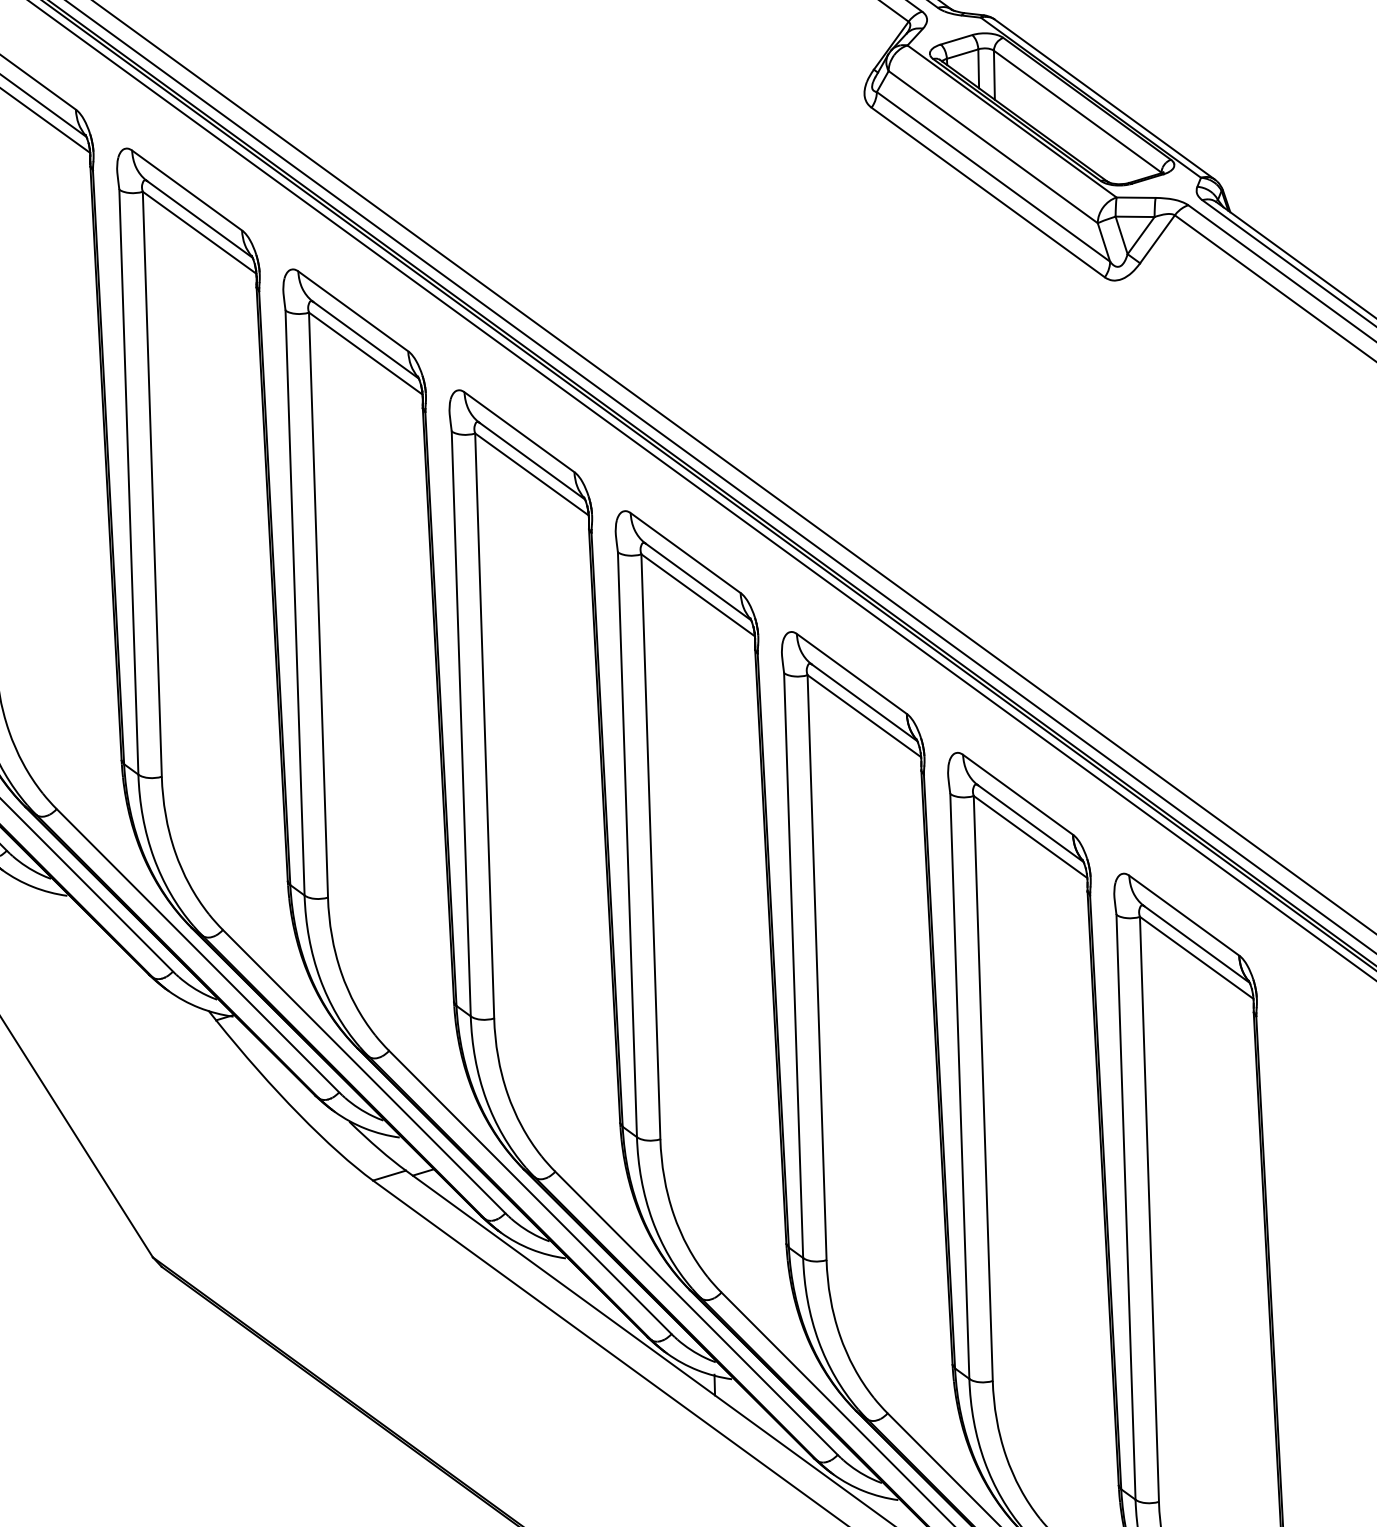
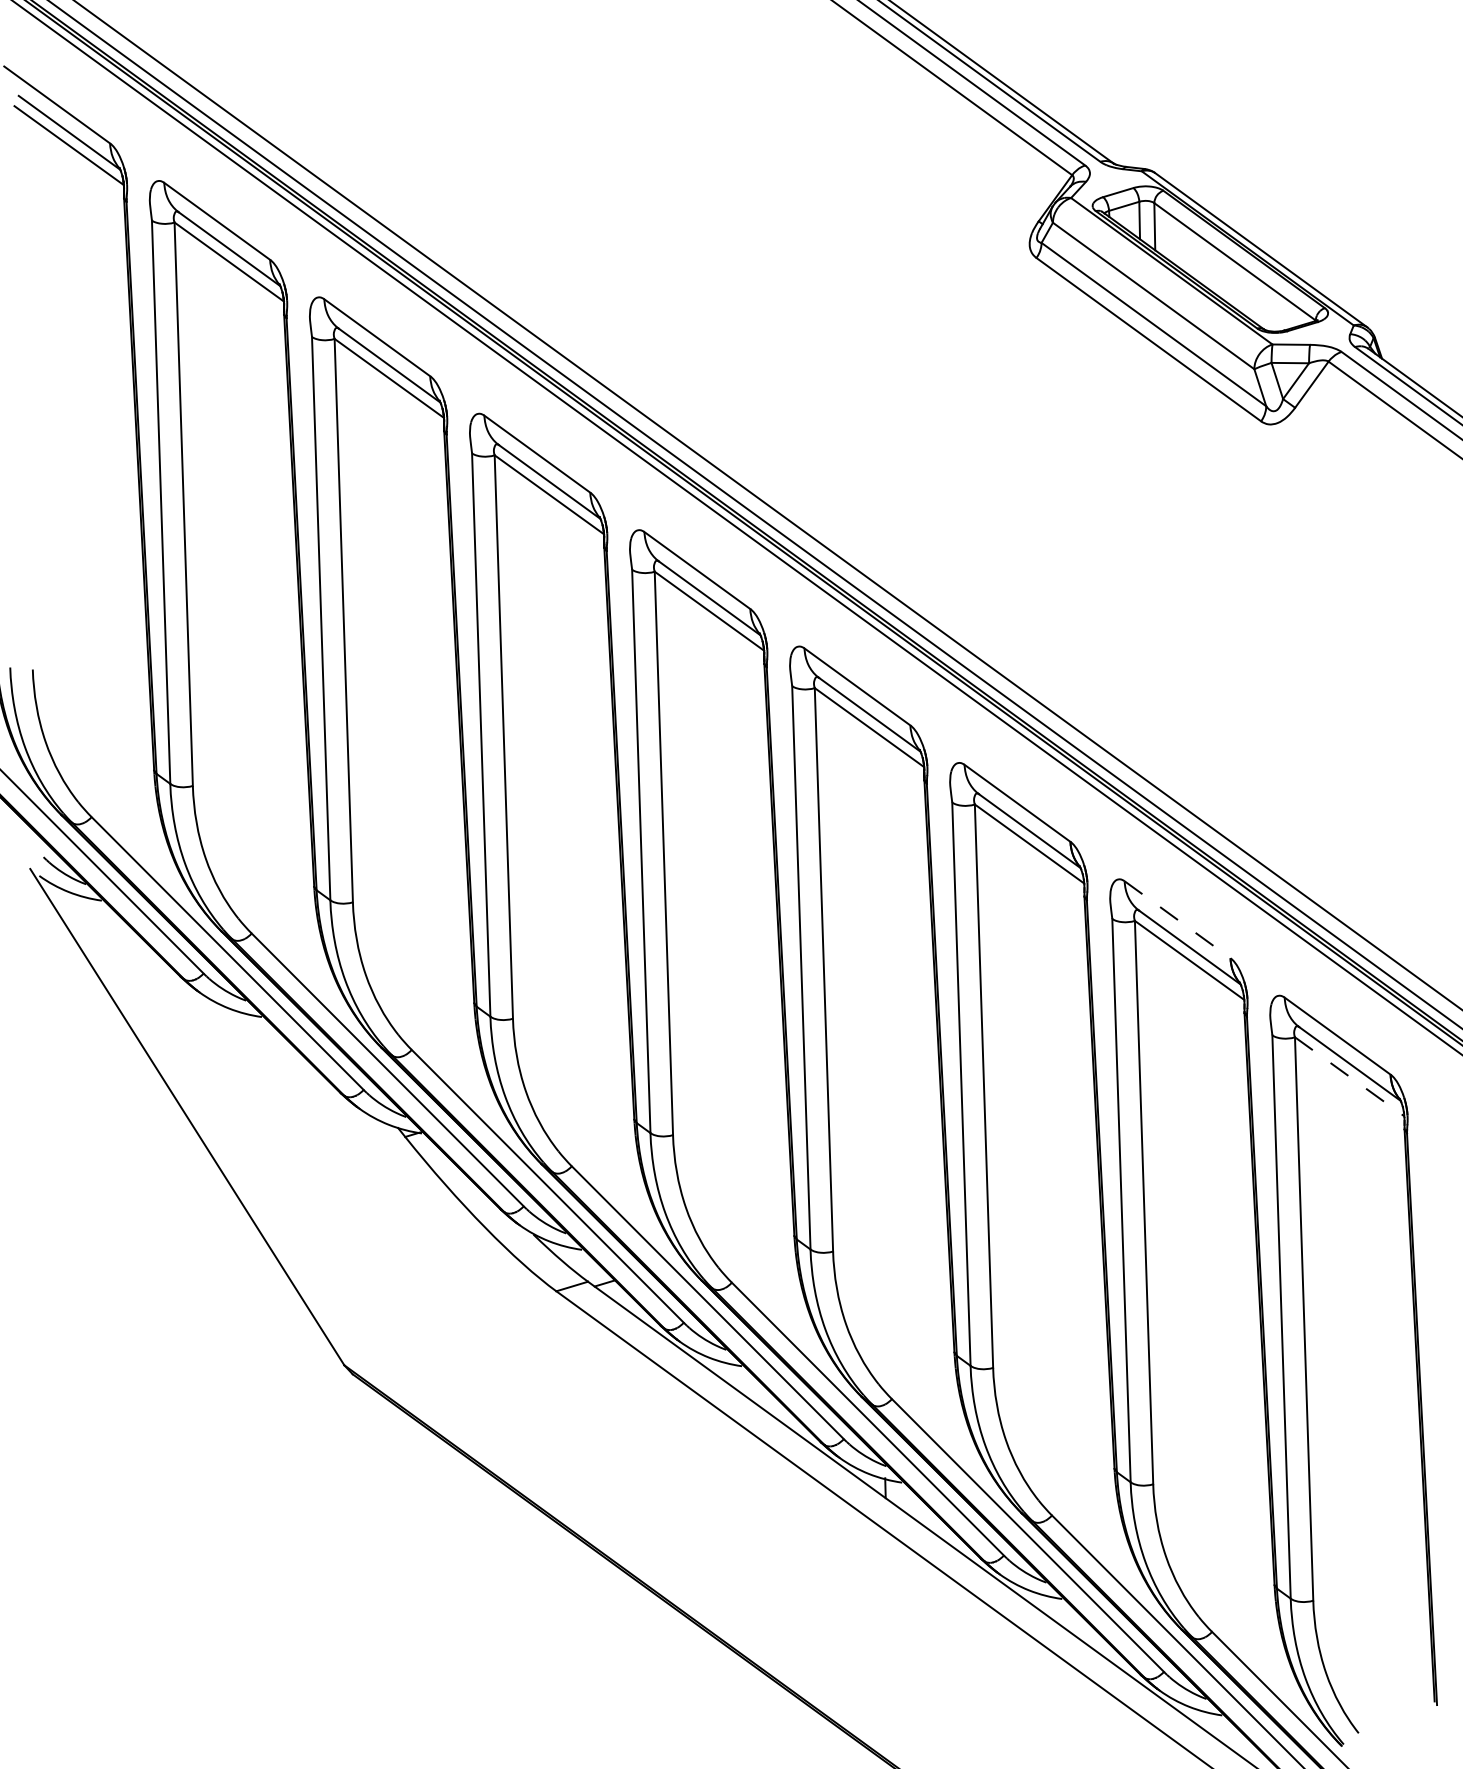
line: (1019, 795) -> (1178, 920), solid -> dashed
line: (1197, 958) -> (1350, 1077), solid -> dashed

